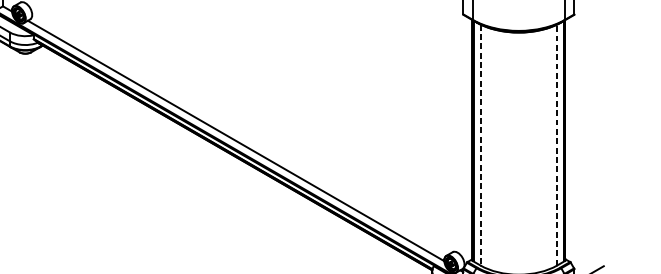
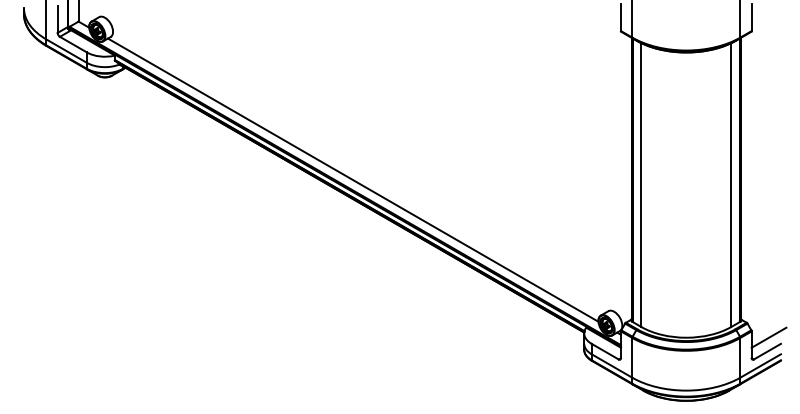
line: (480, 145) -> (641, 185), dashed -> solid
line: (557, 145) -> (731, 185), dashed -> solid

